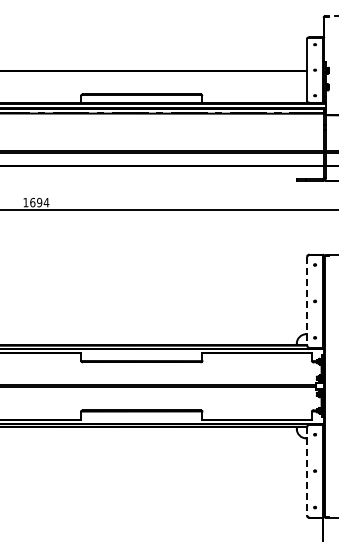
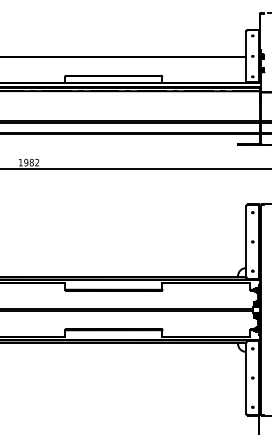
text: (39, 202) -> (31, 162), 1694 -> 1982
line: (307, 301) -> (246, 241), dashed -> solid
line: (307, 471) -> (246, 378), dashed -> solid

